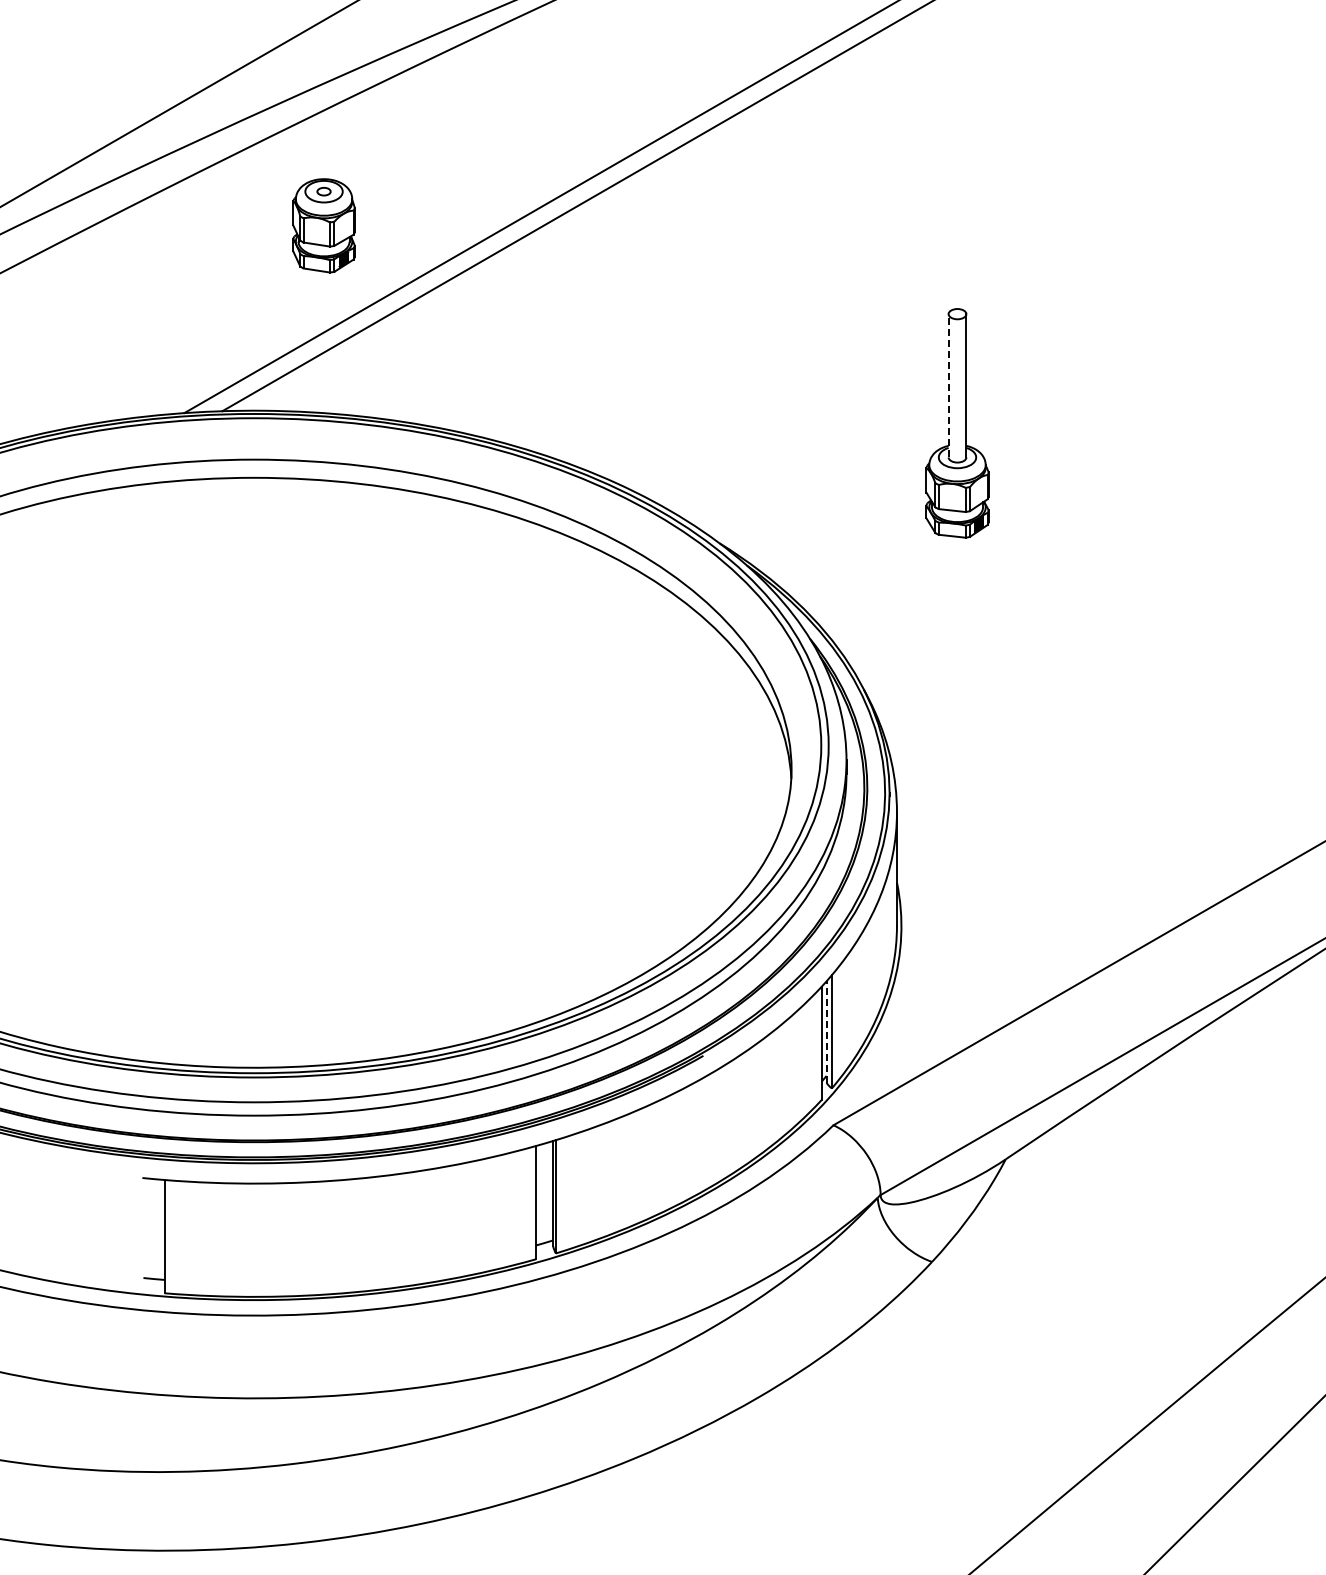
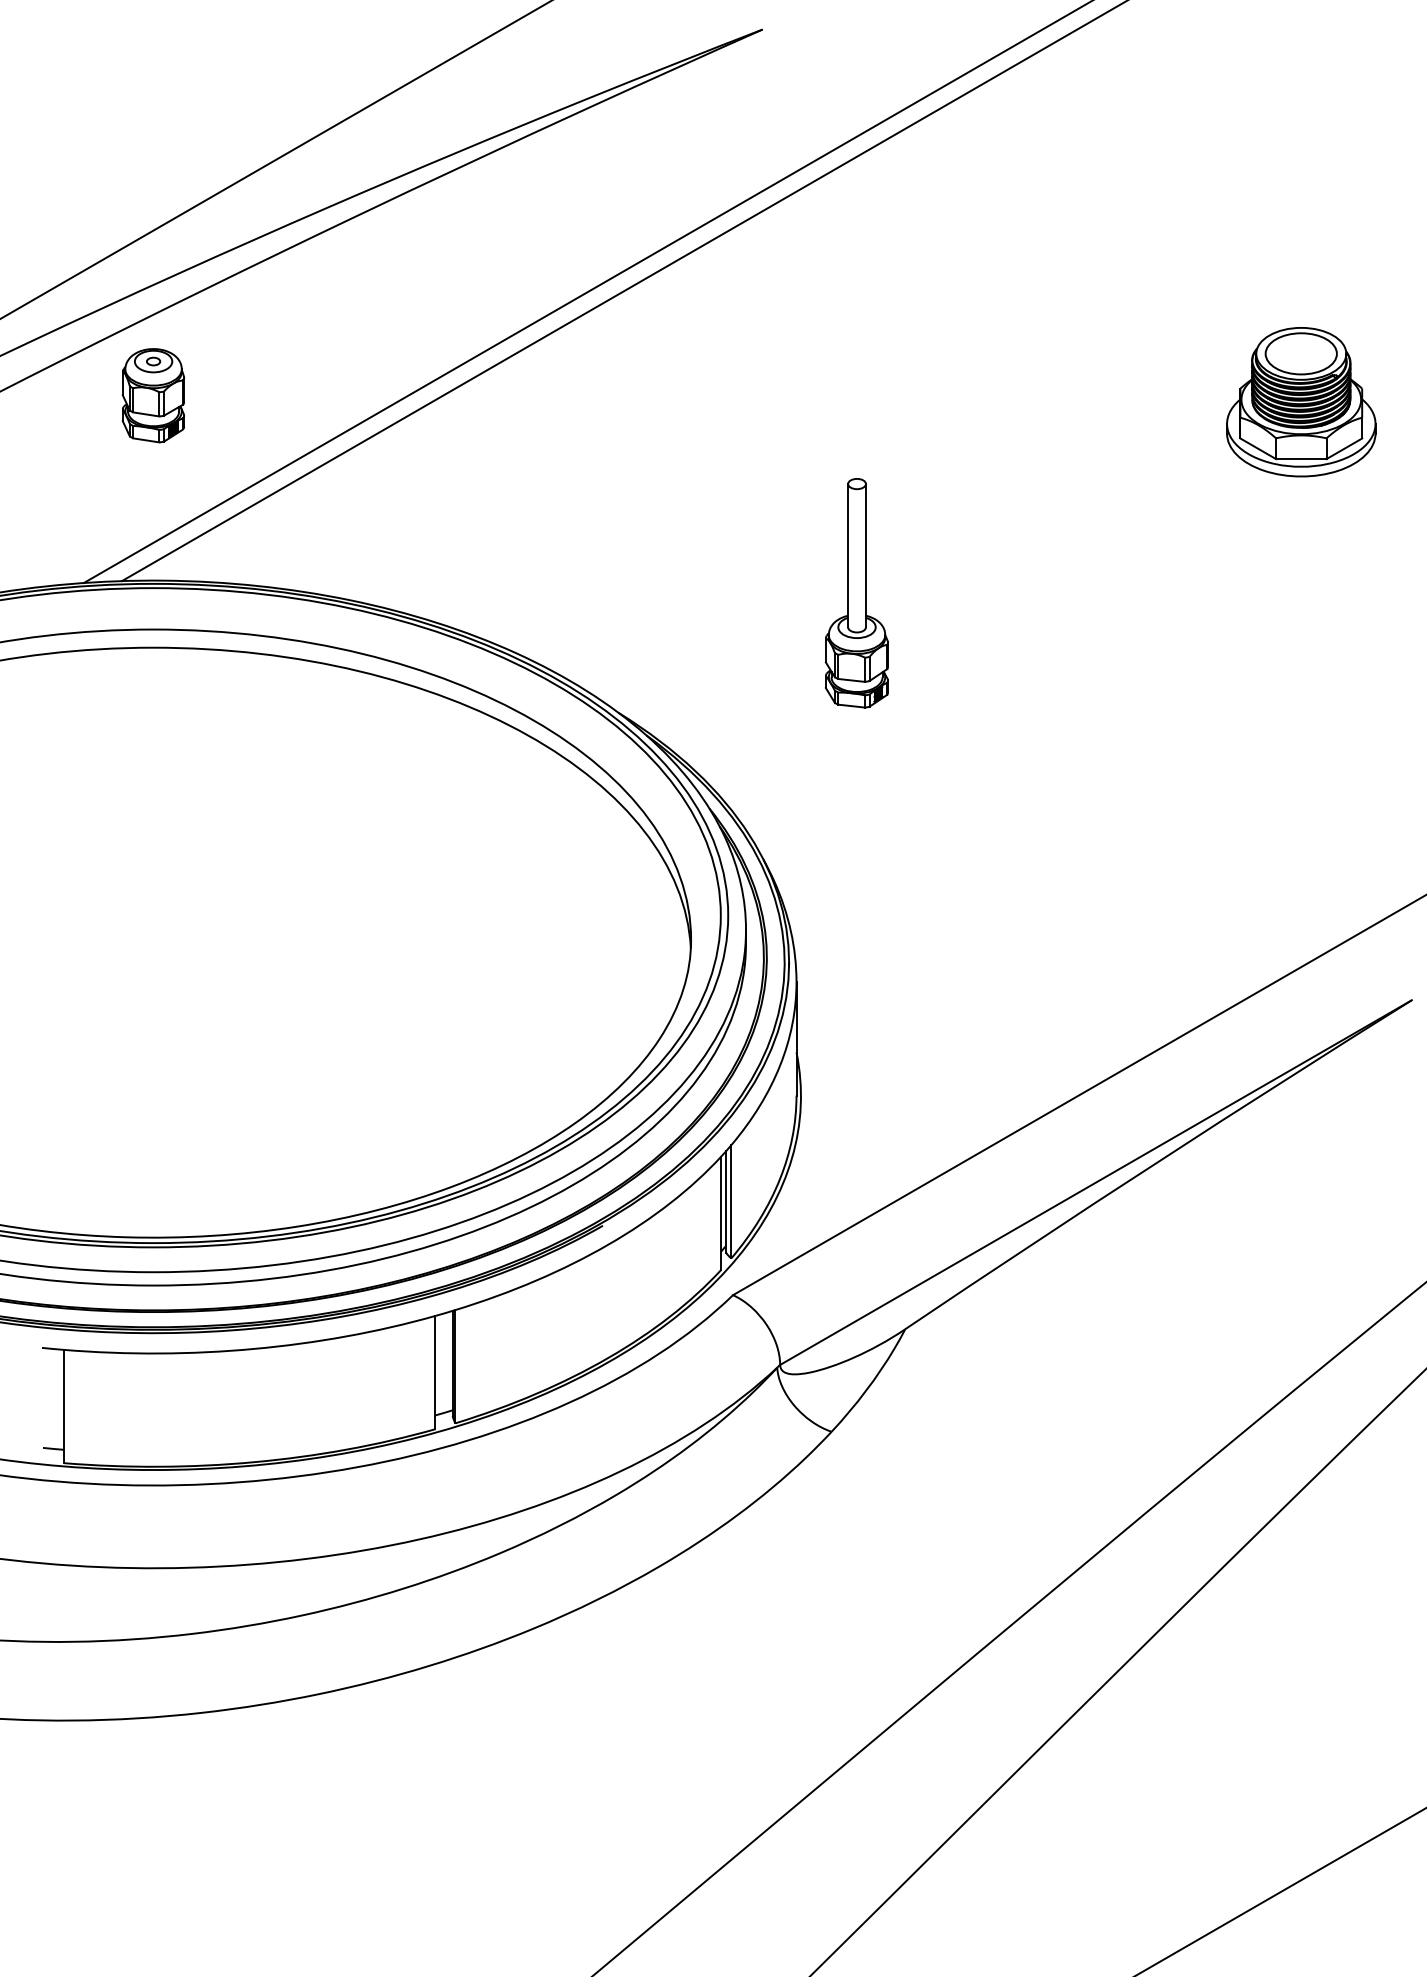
part: (323, 225) -> (153, 395), moved
line: (948, 385) -> (848, 555), dashed -> solid
line: (826, 1031) -> (726, 1201), dashed -> solid

